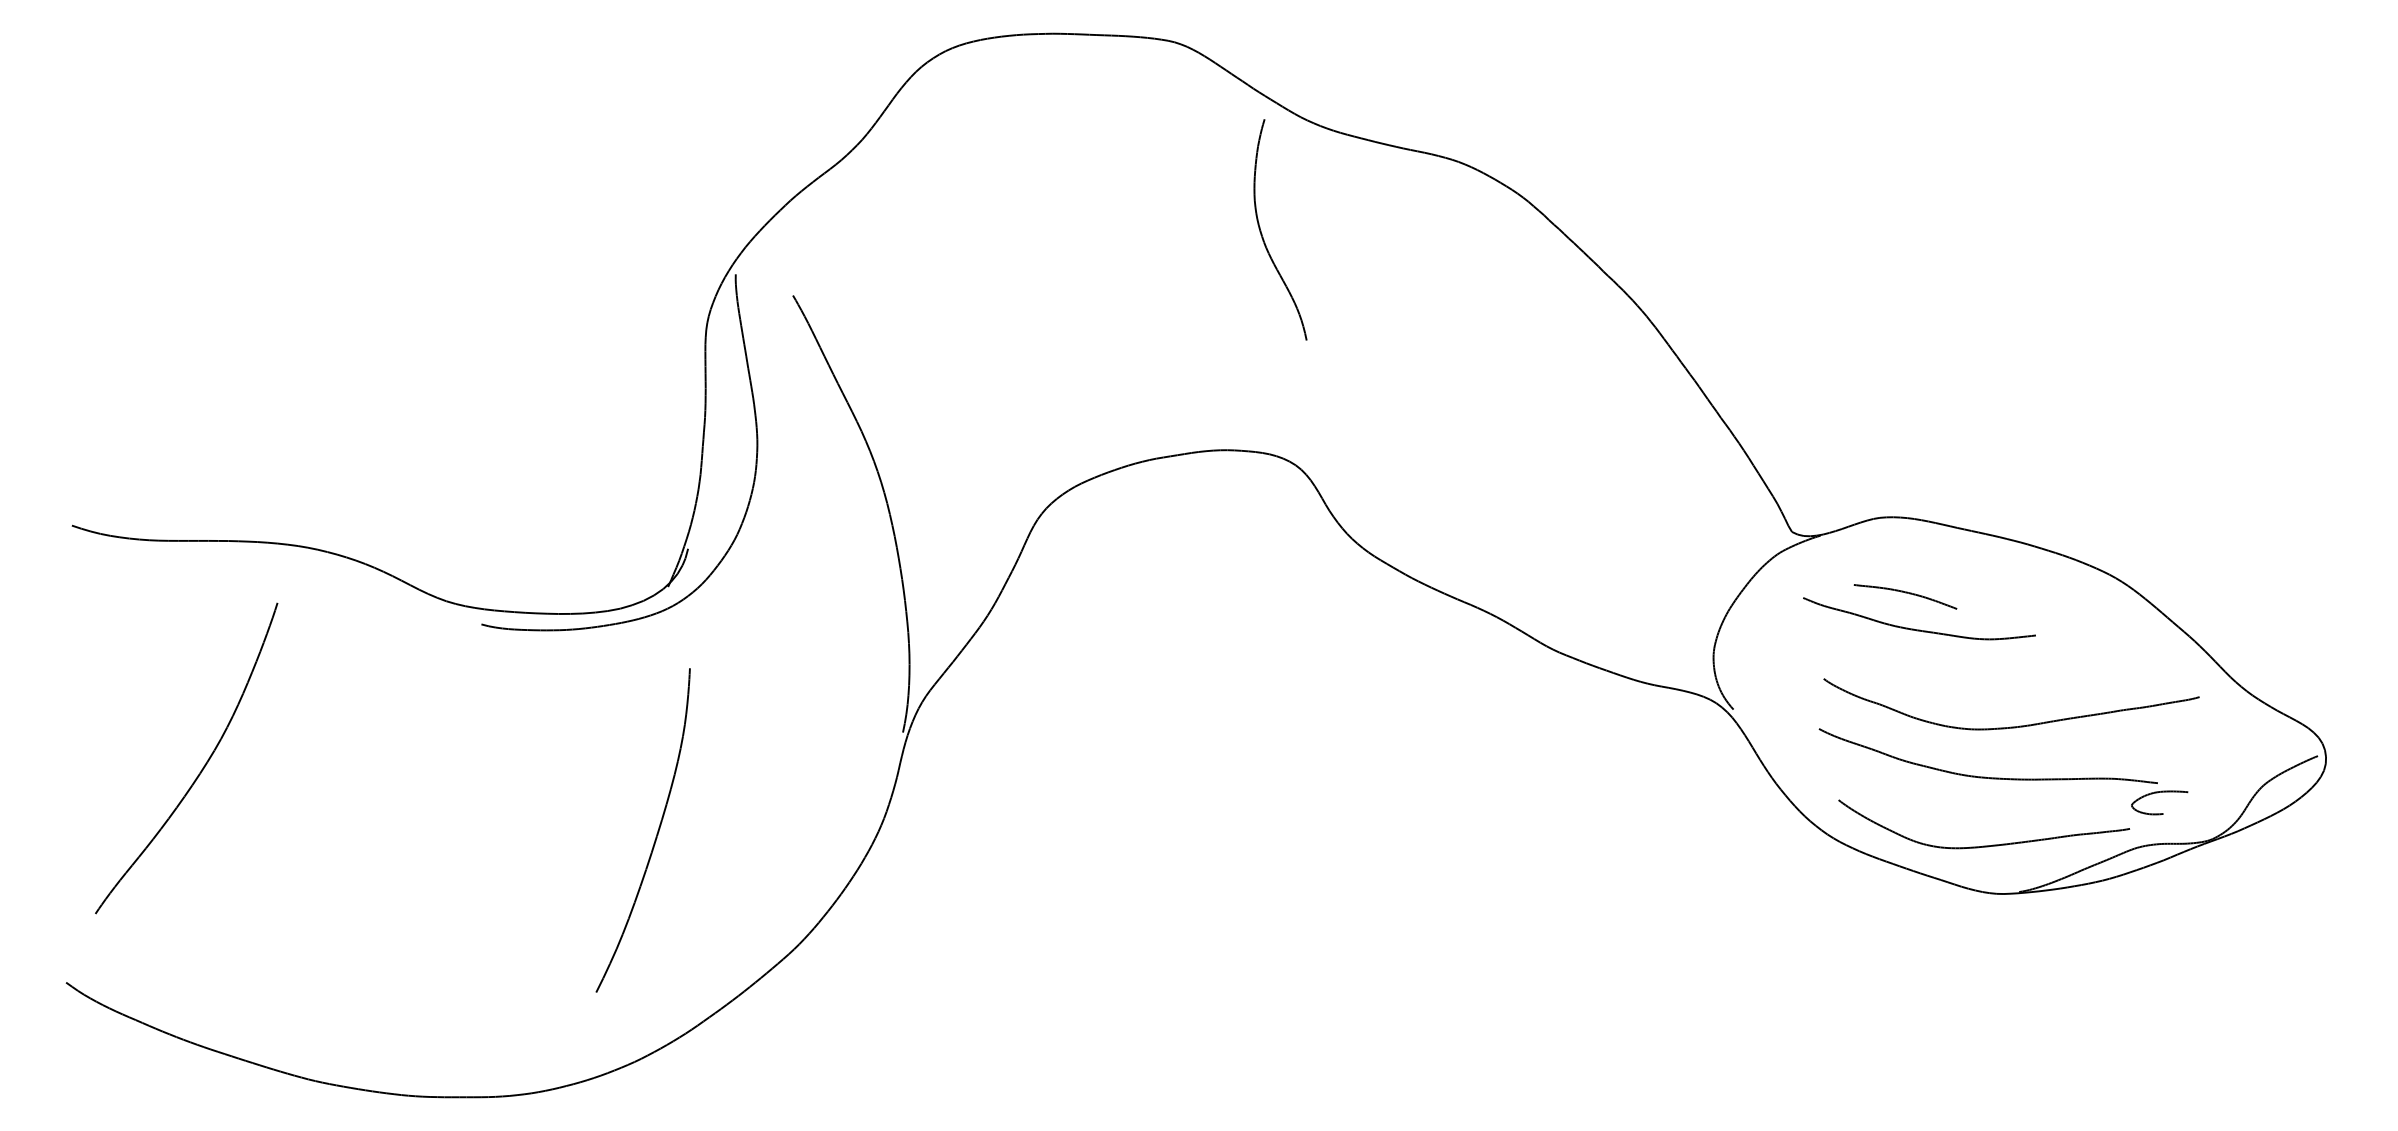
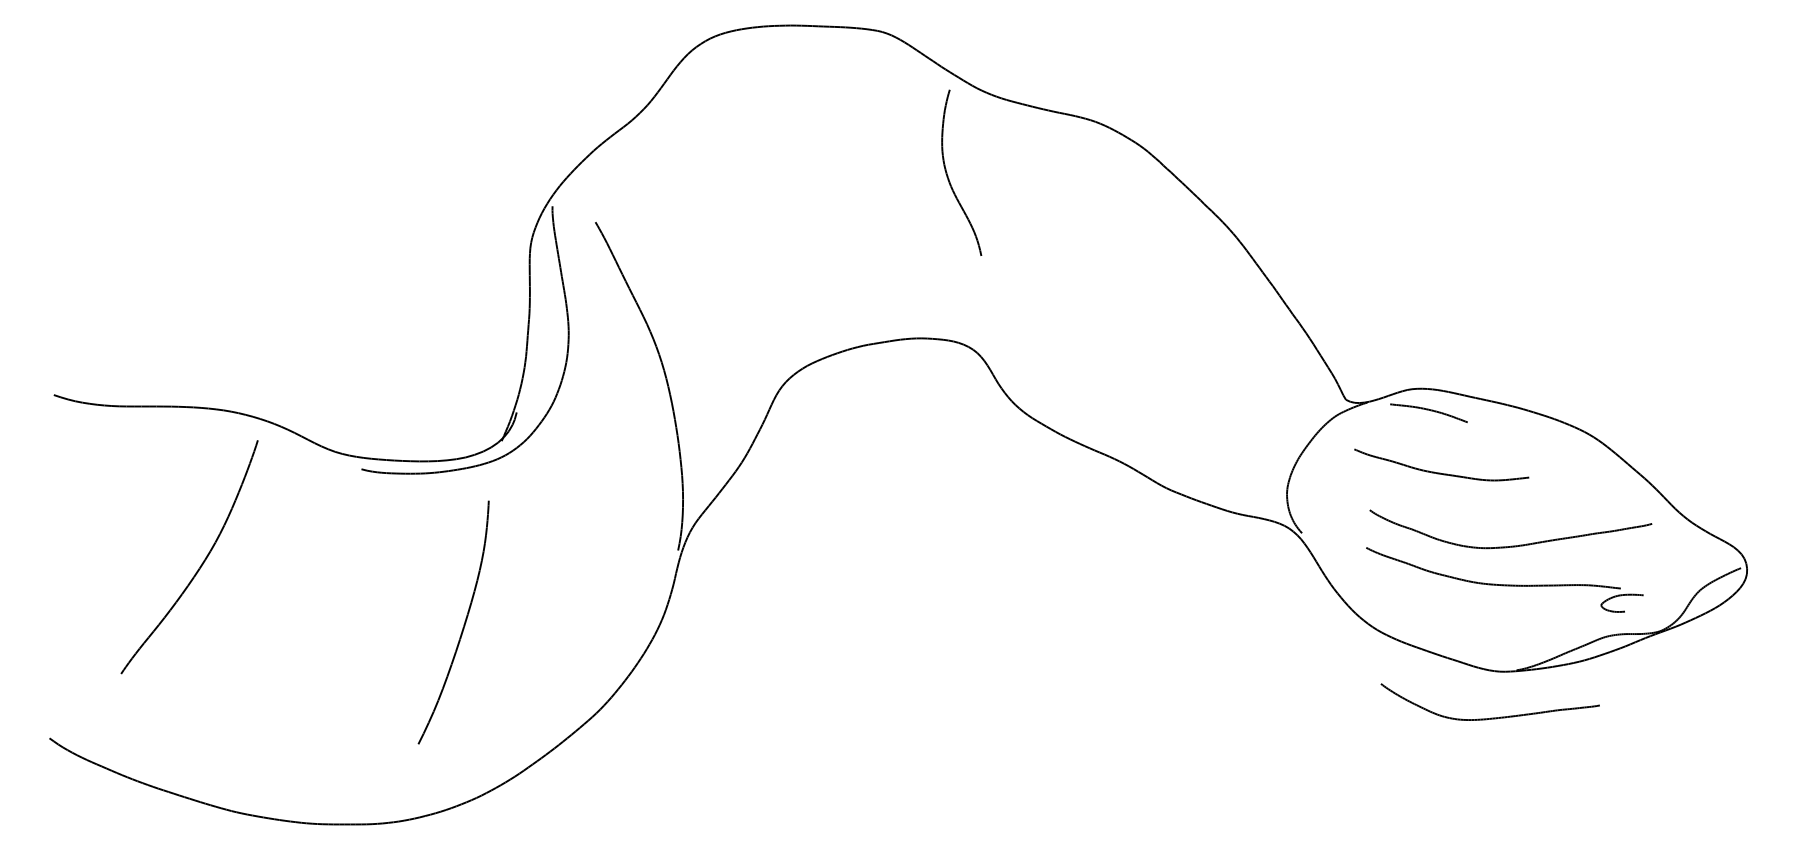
part: (1905, 596) -> (1428, 412), moved
part: (202, 767) -> (201, 563), moved
part: (656, 833) -> (463, 624), moved
part: (1983, 845) -> (1489, 717), moved

